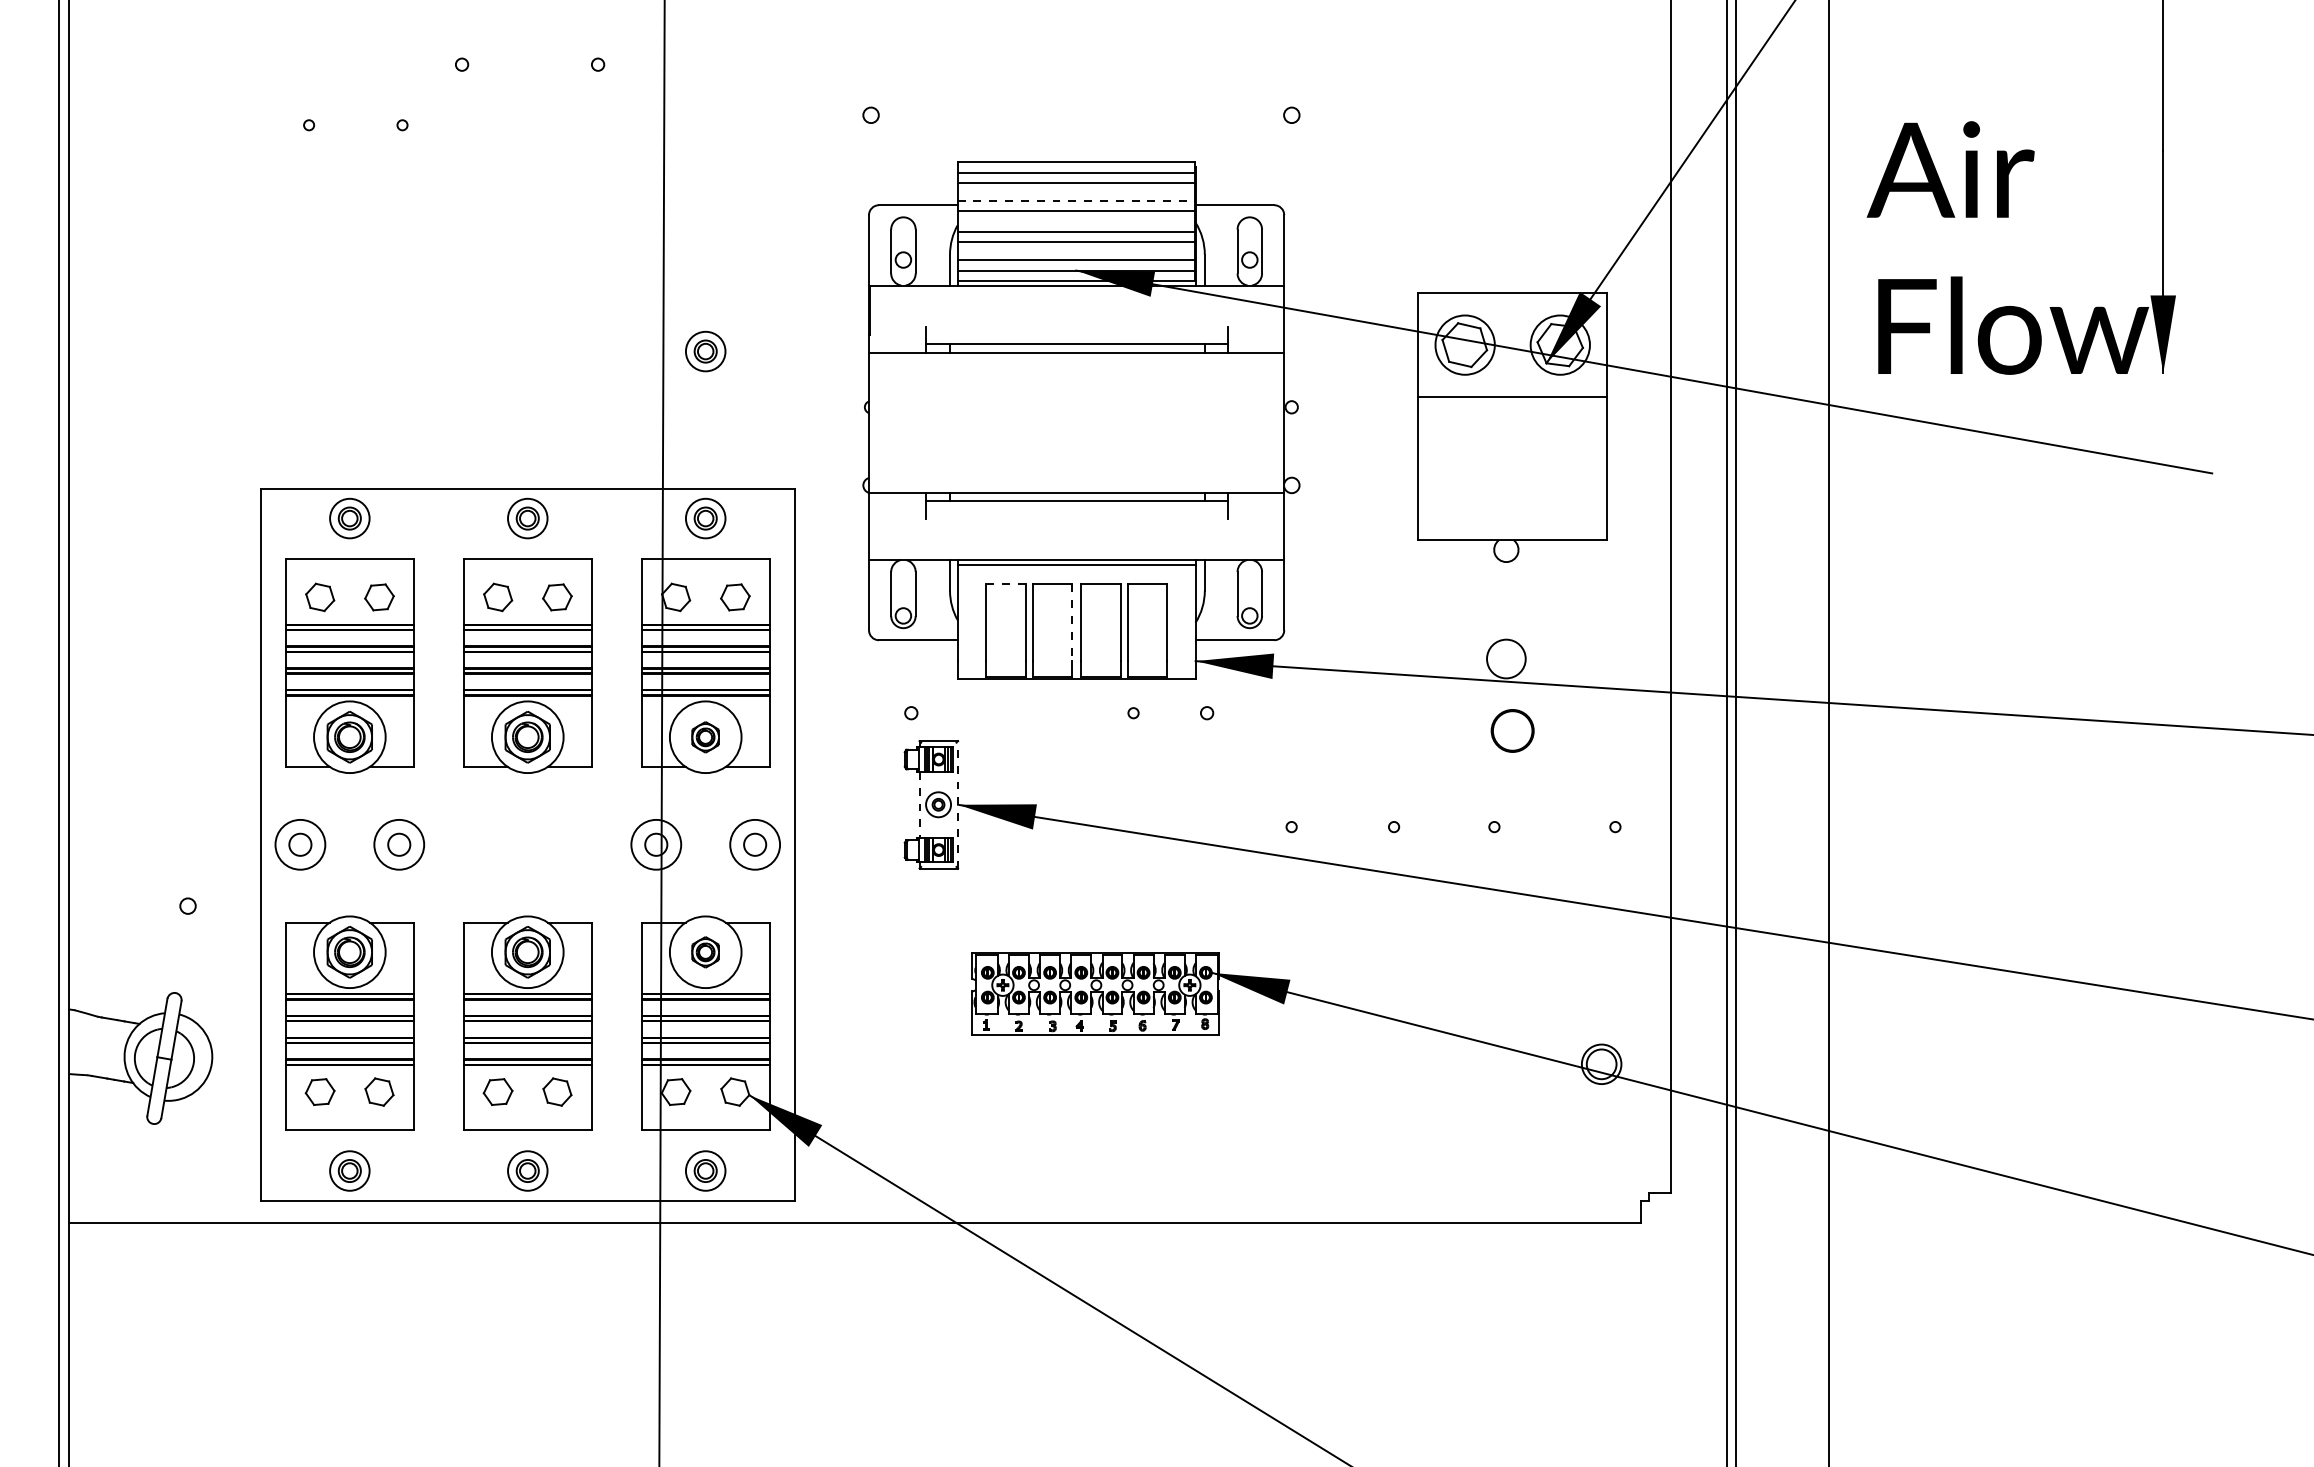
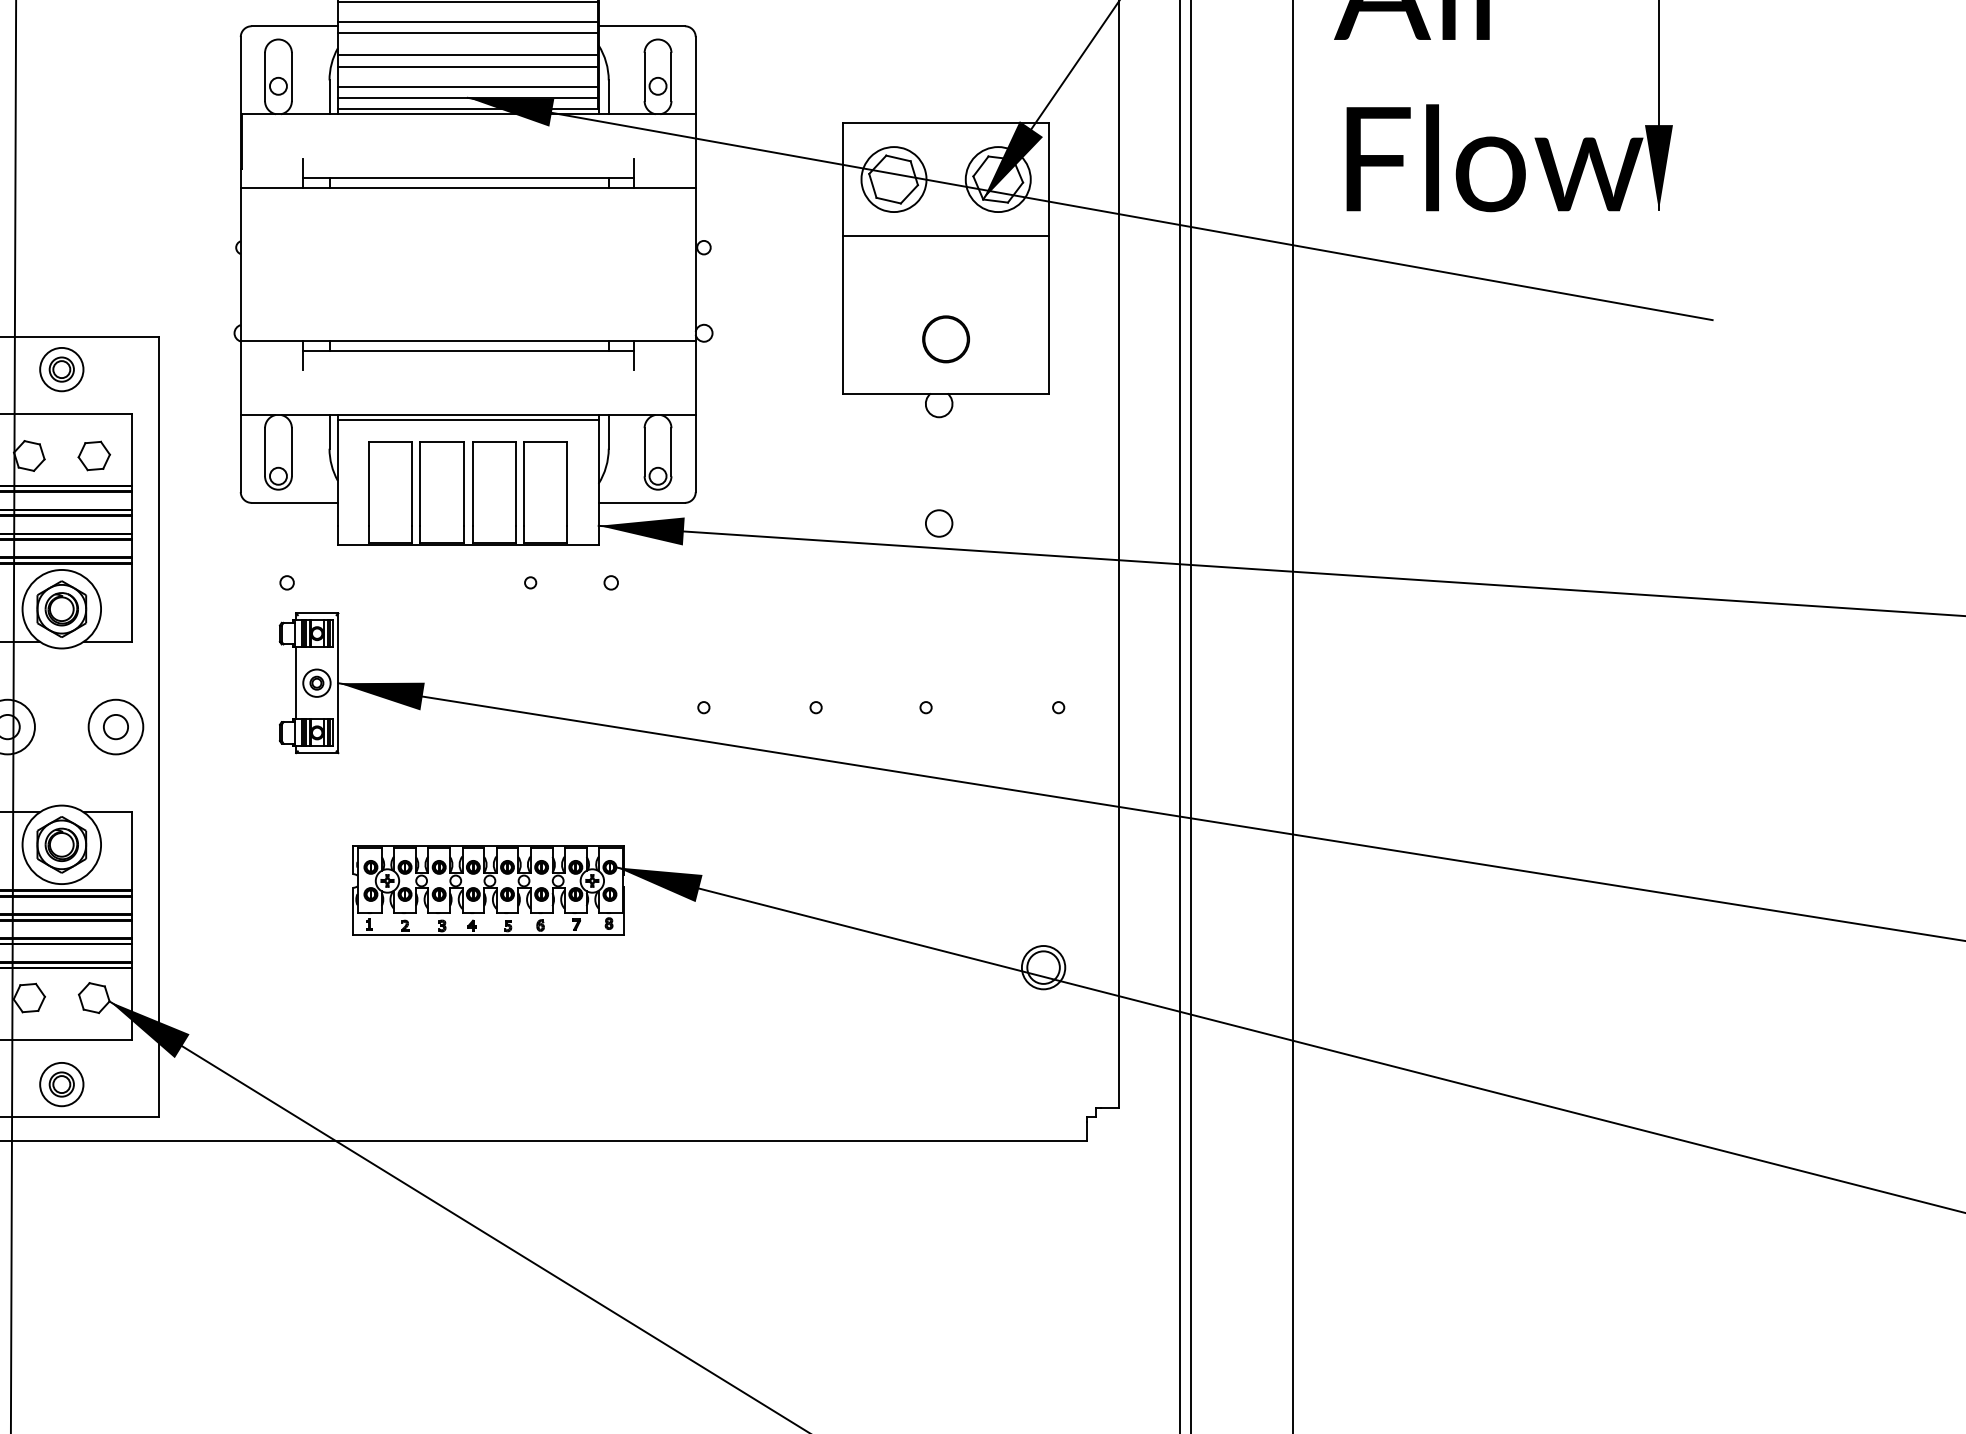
line: (1076, 200) -> (468, 21), dashed -> solid
part: (705, 351) -> (61, 186), removed
line: (1005, 584) -> (390, 441), dashed -> solid
line: (1072, 623) -> (463, 484), dashed -> solid
circle: (1506, 658) -> (939, 522), size x0.62
circle: (1512, 730) -> (945, 338), moved
part: (705, 737) -> (61, 609), size x1.67
line: (919, 804) -> (296, 682), dashed -> solid
line: (958, 804) -> (338, 682), dashed -> solid
part: (705, 952) -> (61, 845), size x1.67

